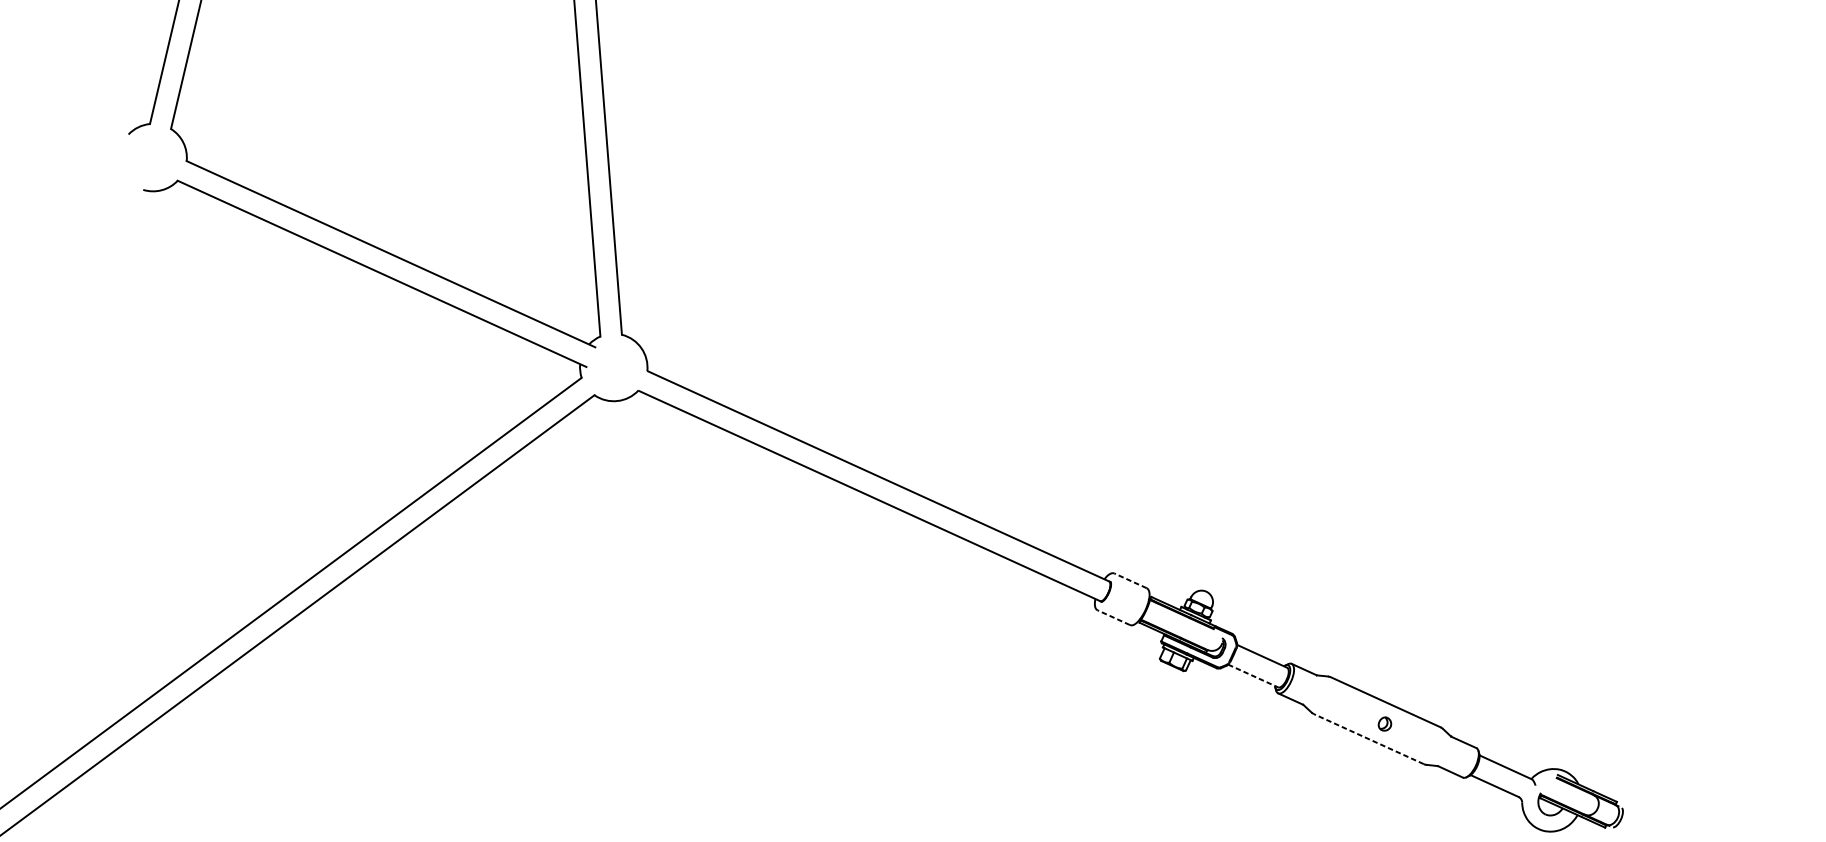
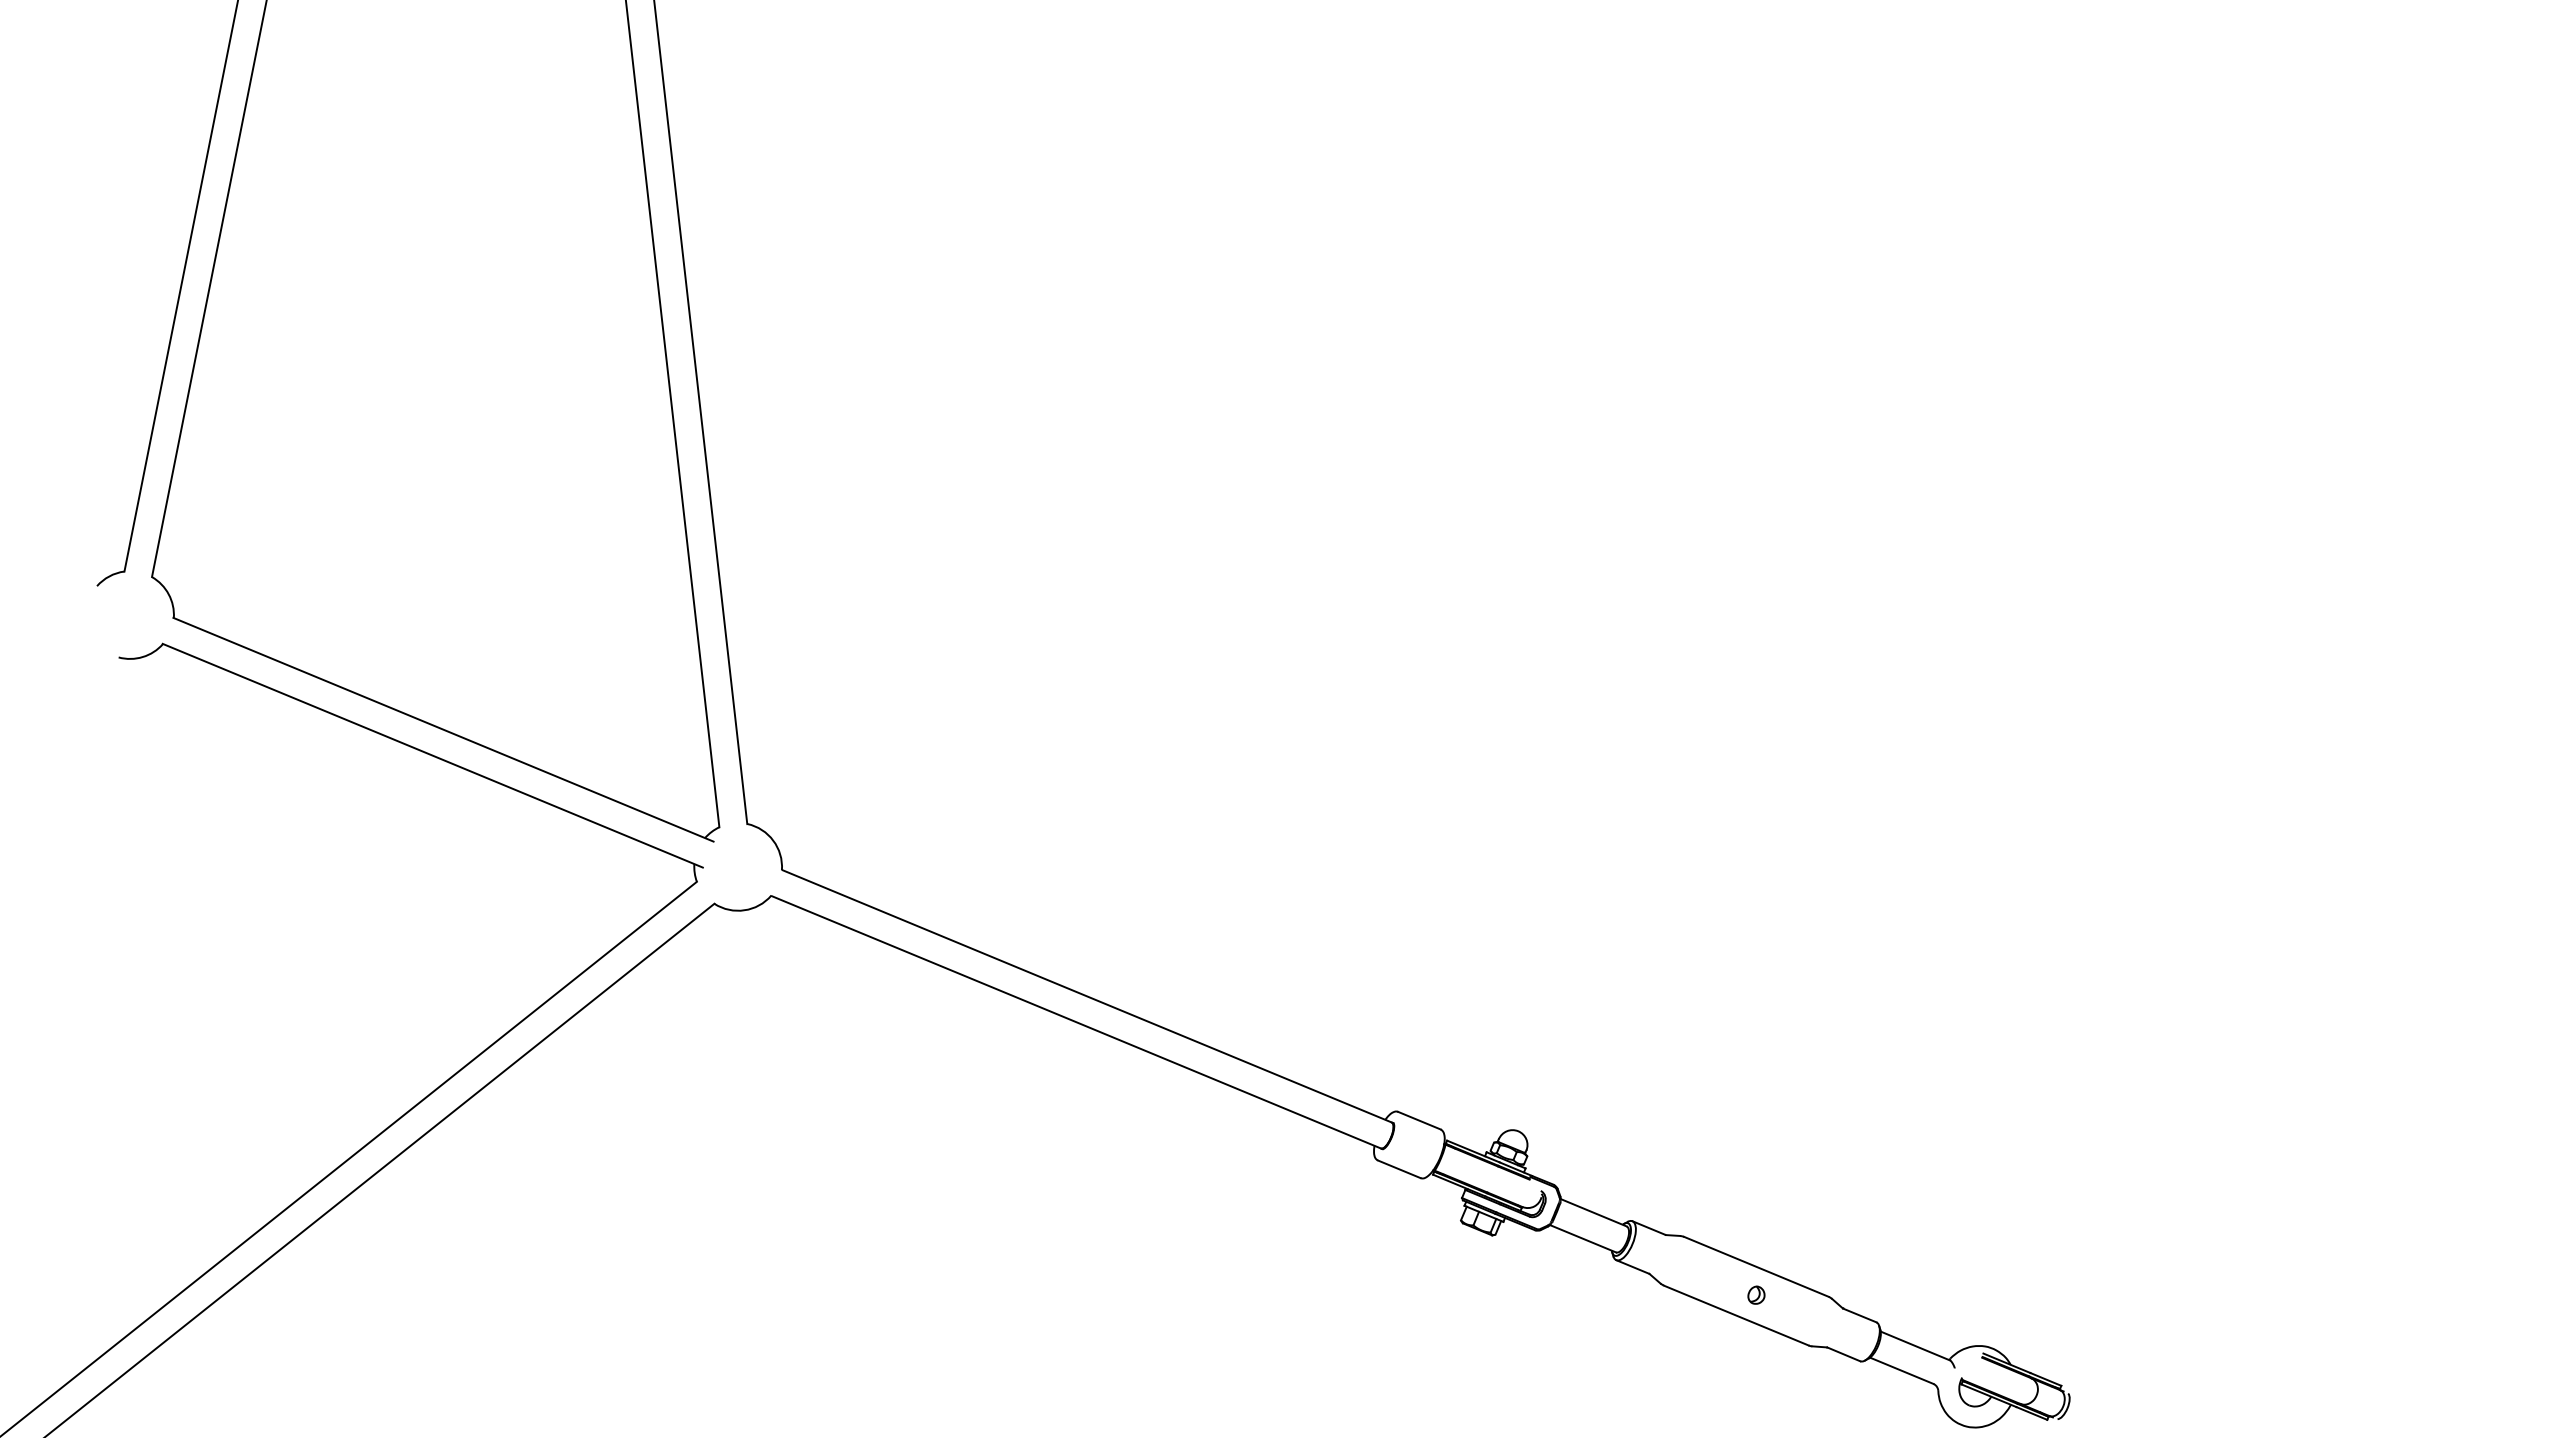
line: (1130, 580) -> (1419, 1120), dashed -> solid
line: (1113, 617) -> (1399, 1169), dashed -> solid
line: (1253, 675) -> (1583, 1238), dashed -> solid
line: (1368, 739) -> (1735, 1315), dashed -> solid

